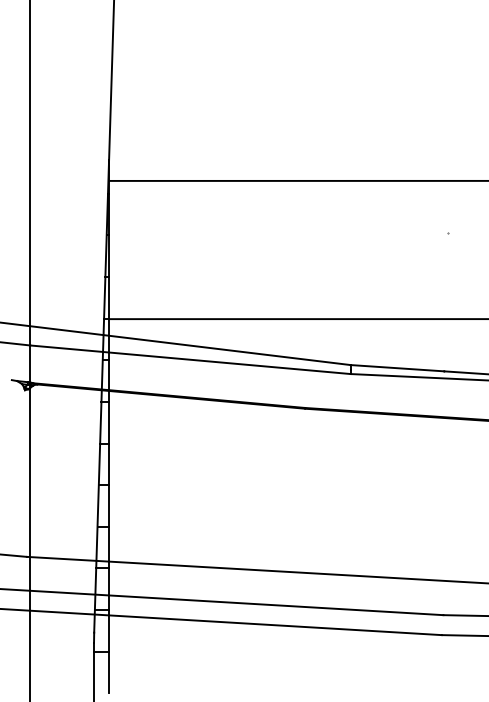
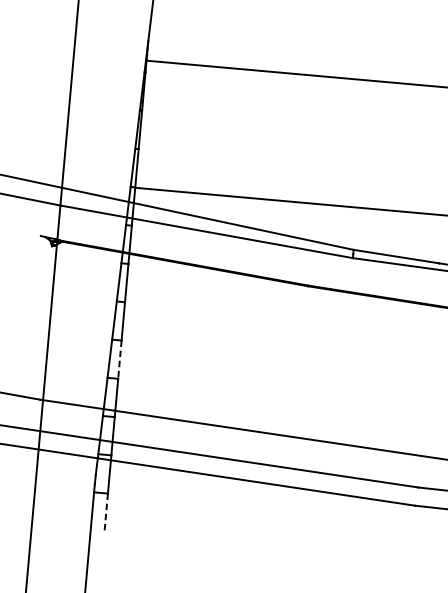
line: (109, 505) -> (120, 359), solid -> dashed
line: (109, 672) -> (106, 512), solid -> dashed

